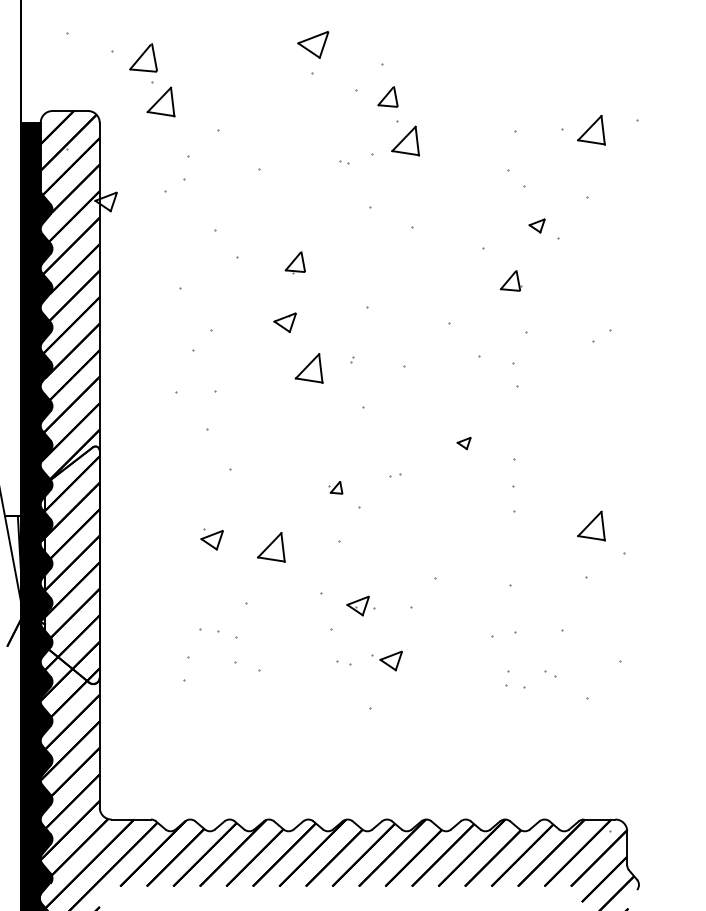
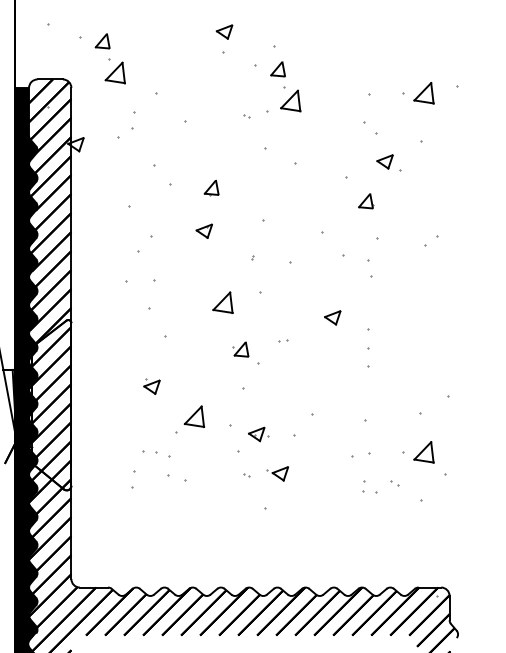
part: (313, 44) -> (224, 31), size x0.71
part: (142, 57) -> (102, 41), size x0.71
part: (536, 225) -> (384, 161), size x1.43
part: (308, 368) -> (222, 302), moved
part: (463, 443) -> (332, 317), size x1.67
part: (335, 487) -> (240, 349), size x1.67
part: (591, 525) -> (424, 451), moved
part: (271, 547) -> (194, 416), moved
part: (344, 663) -> (246, 475), size x0.62

